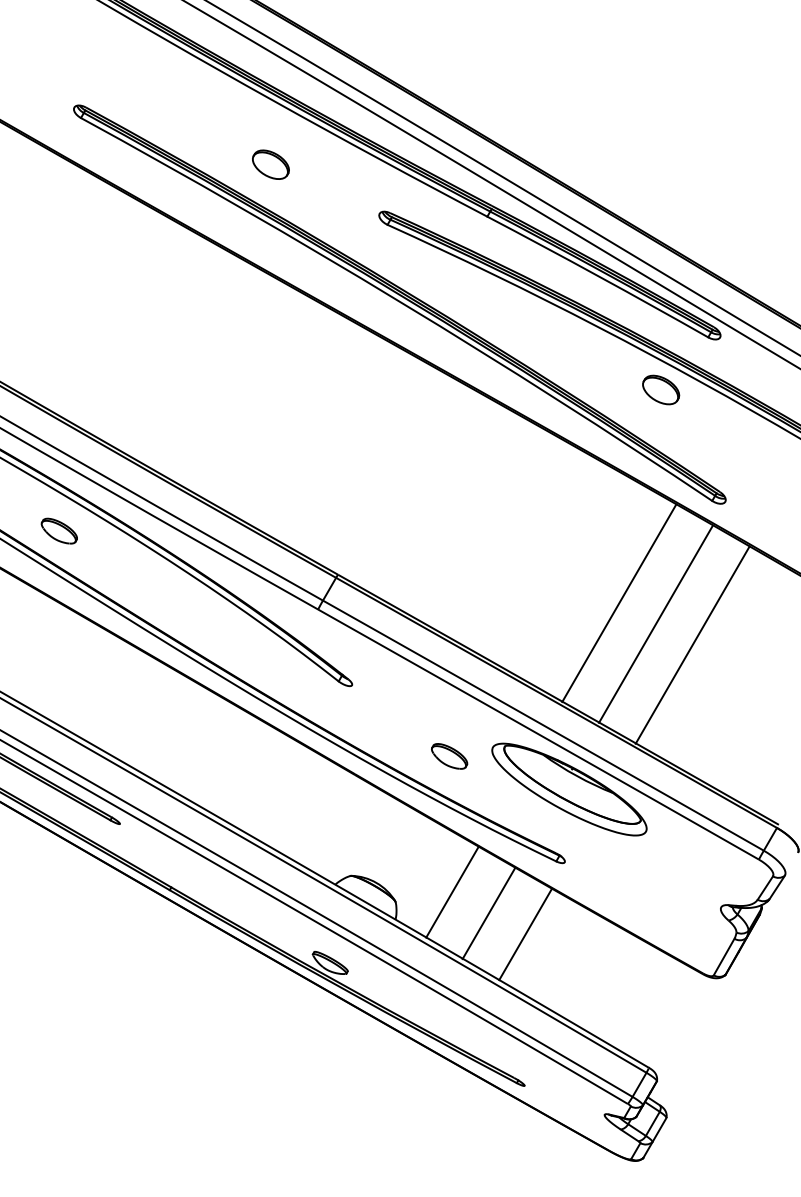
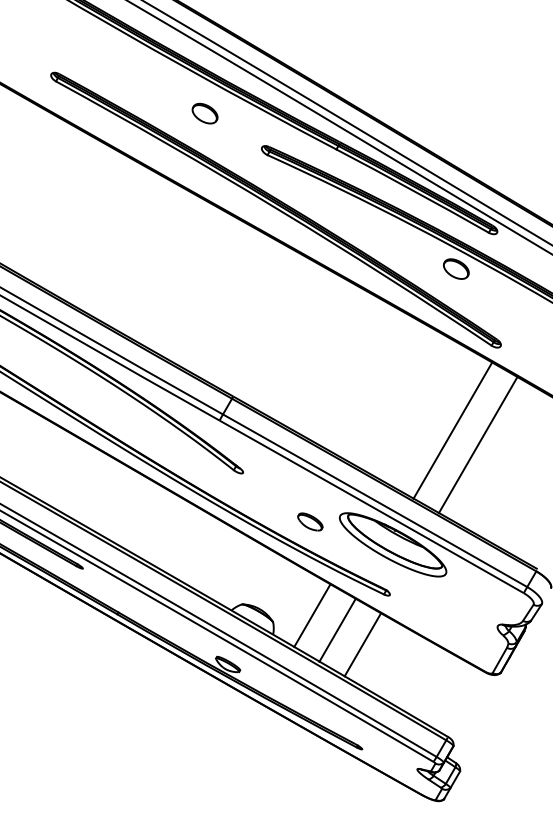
part: (270, 164) -> (204, 113), moved
part: (59, 531) -> (41, 366), removed
line: (619, 603) -> (427, 416), removed

